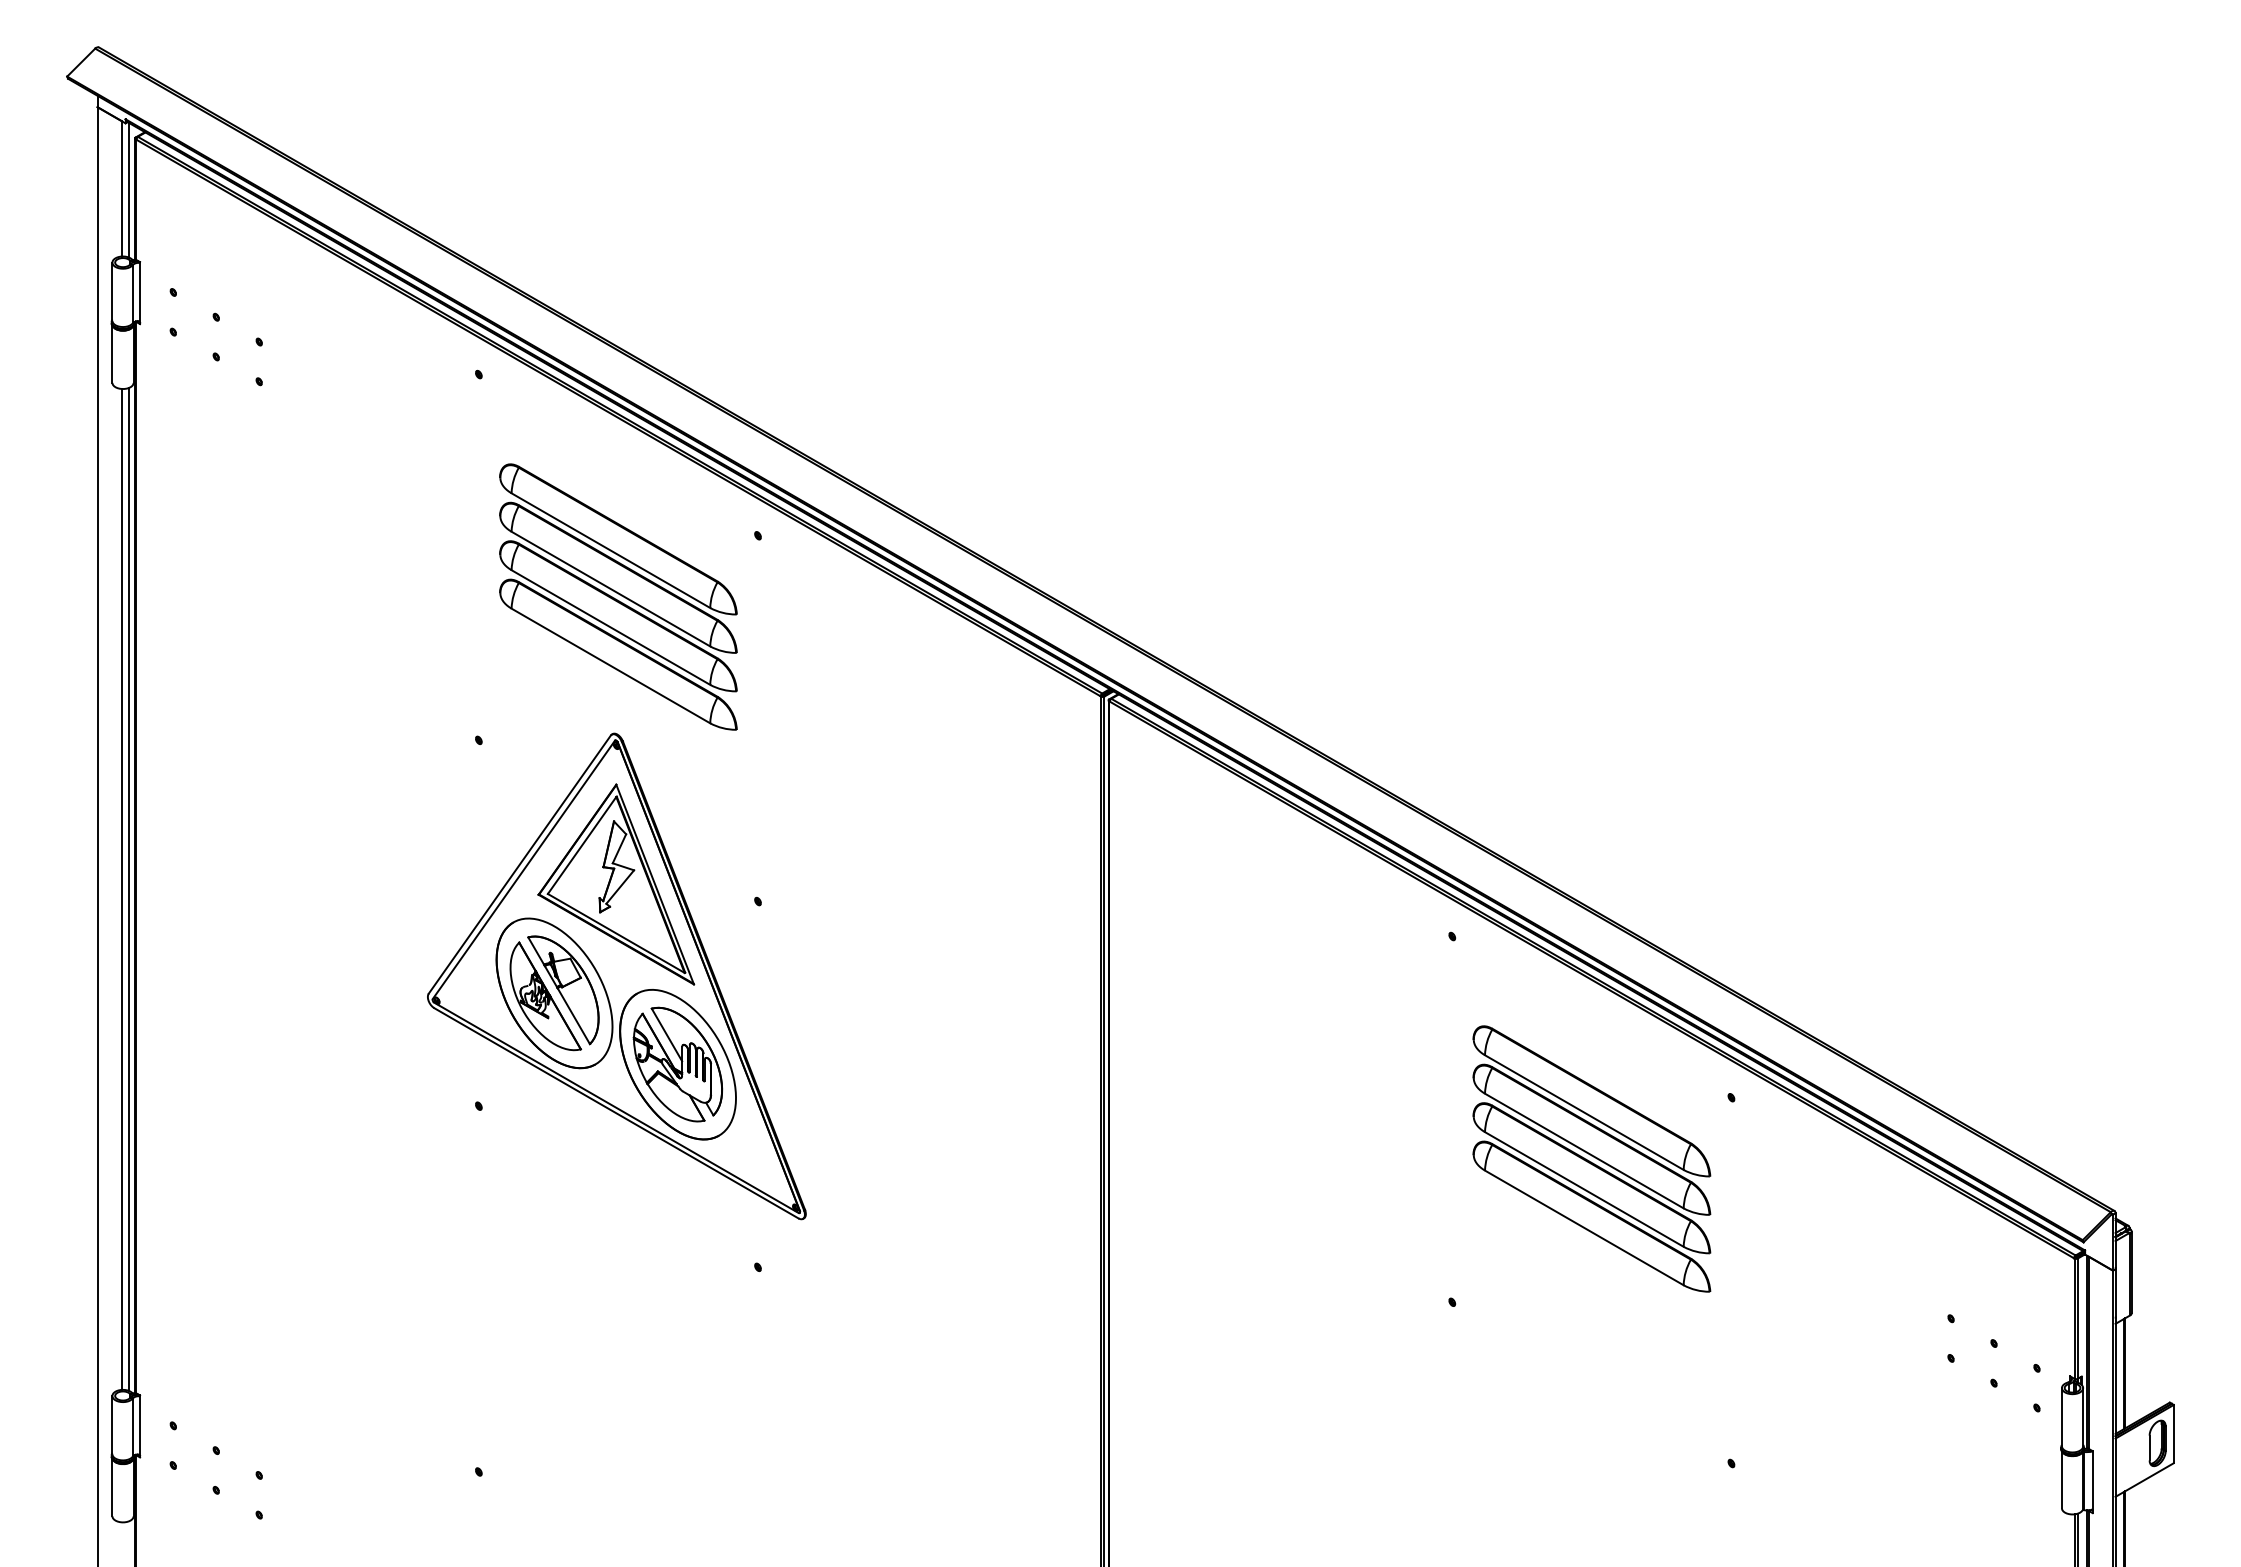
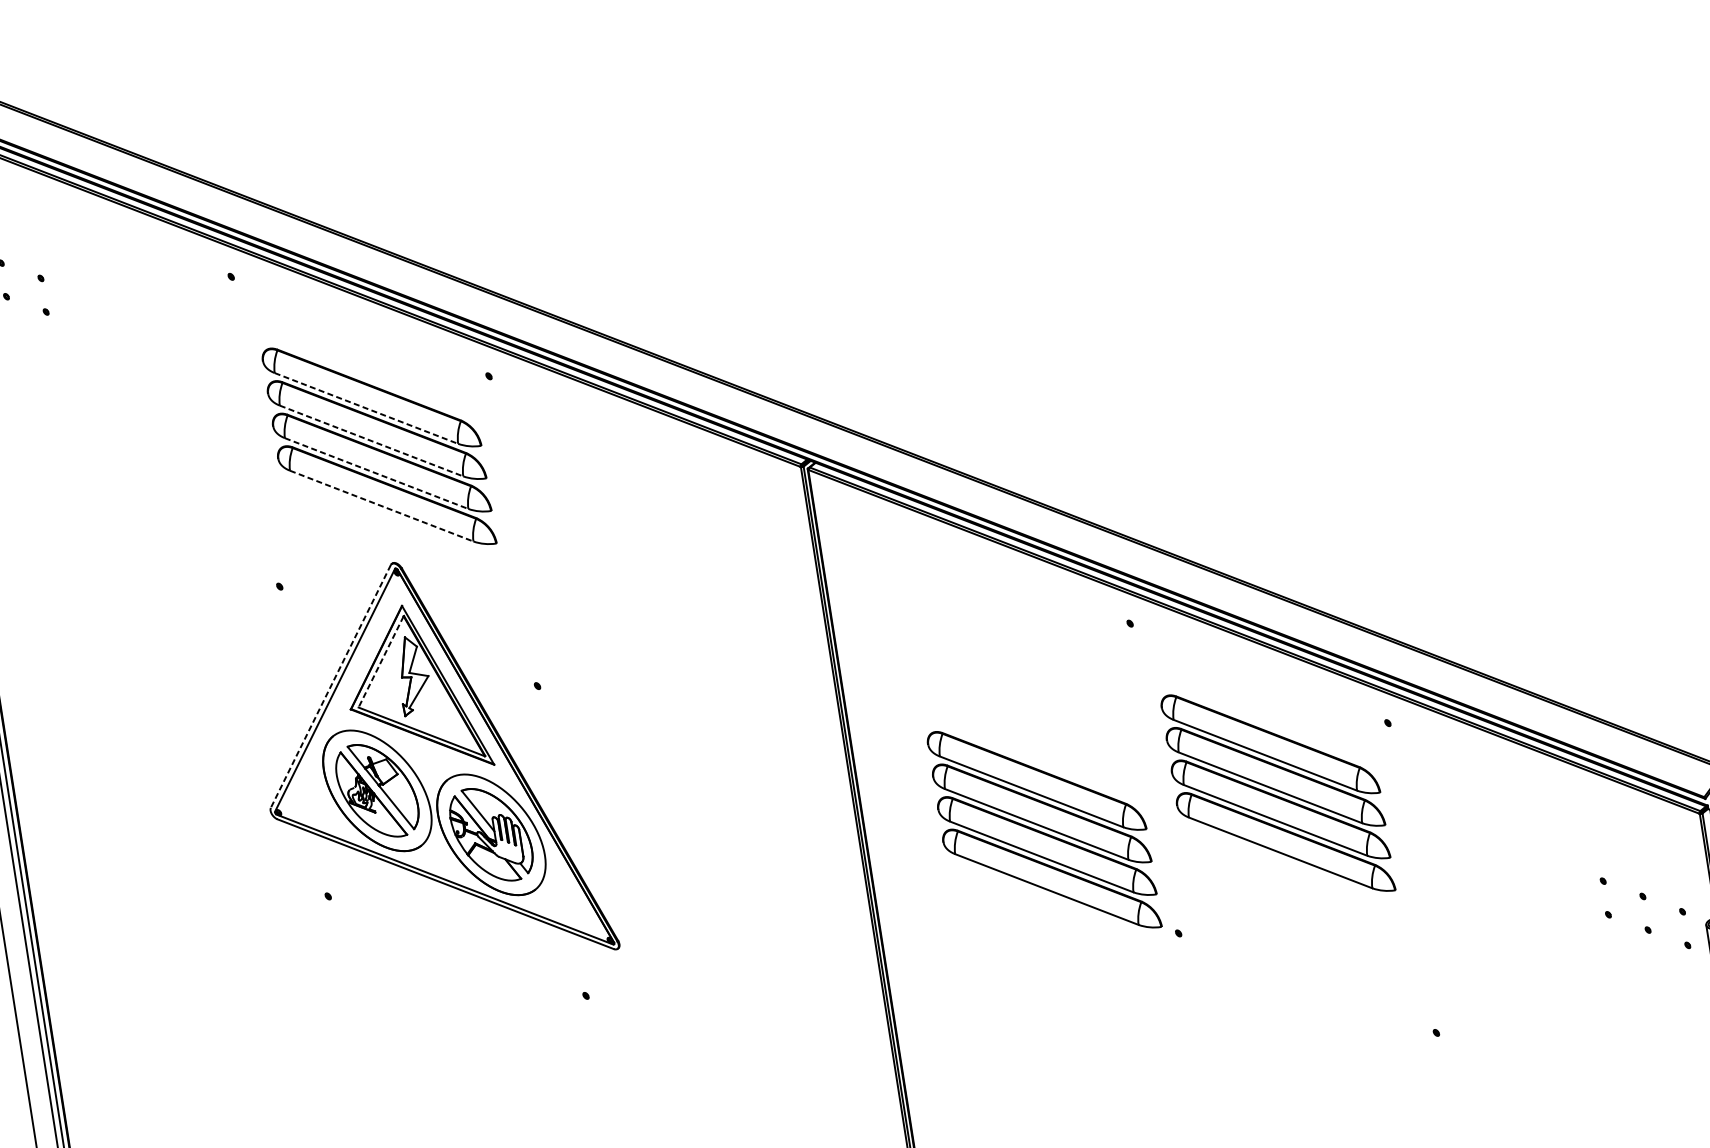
line: (610, 550) -> (366, 408), solid -> dashed
line: (610, 589) -> (371, 441), solid -> dashed
line: (610, 627) -> (376, 473), solid -> dashed
line: (610, 665) -> (381, 505), solid -> dashed
line: (581, 845) -> (380, 662), solid -> dashed
line: (519, 864) -> (330, 686), solid -> dashed
part: (1315, 1158) -> (1043, 829), added

